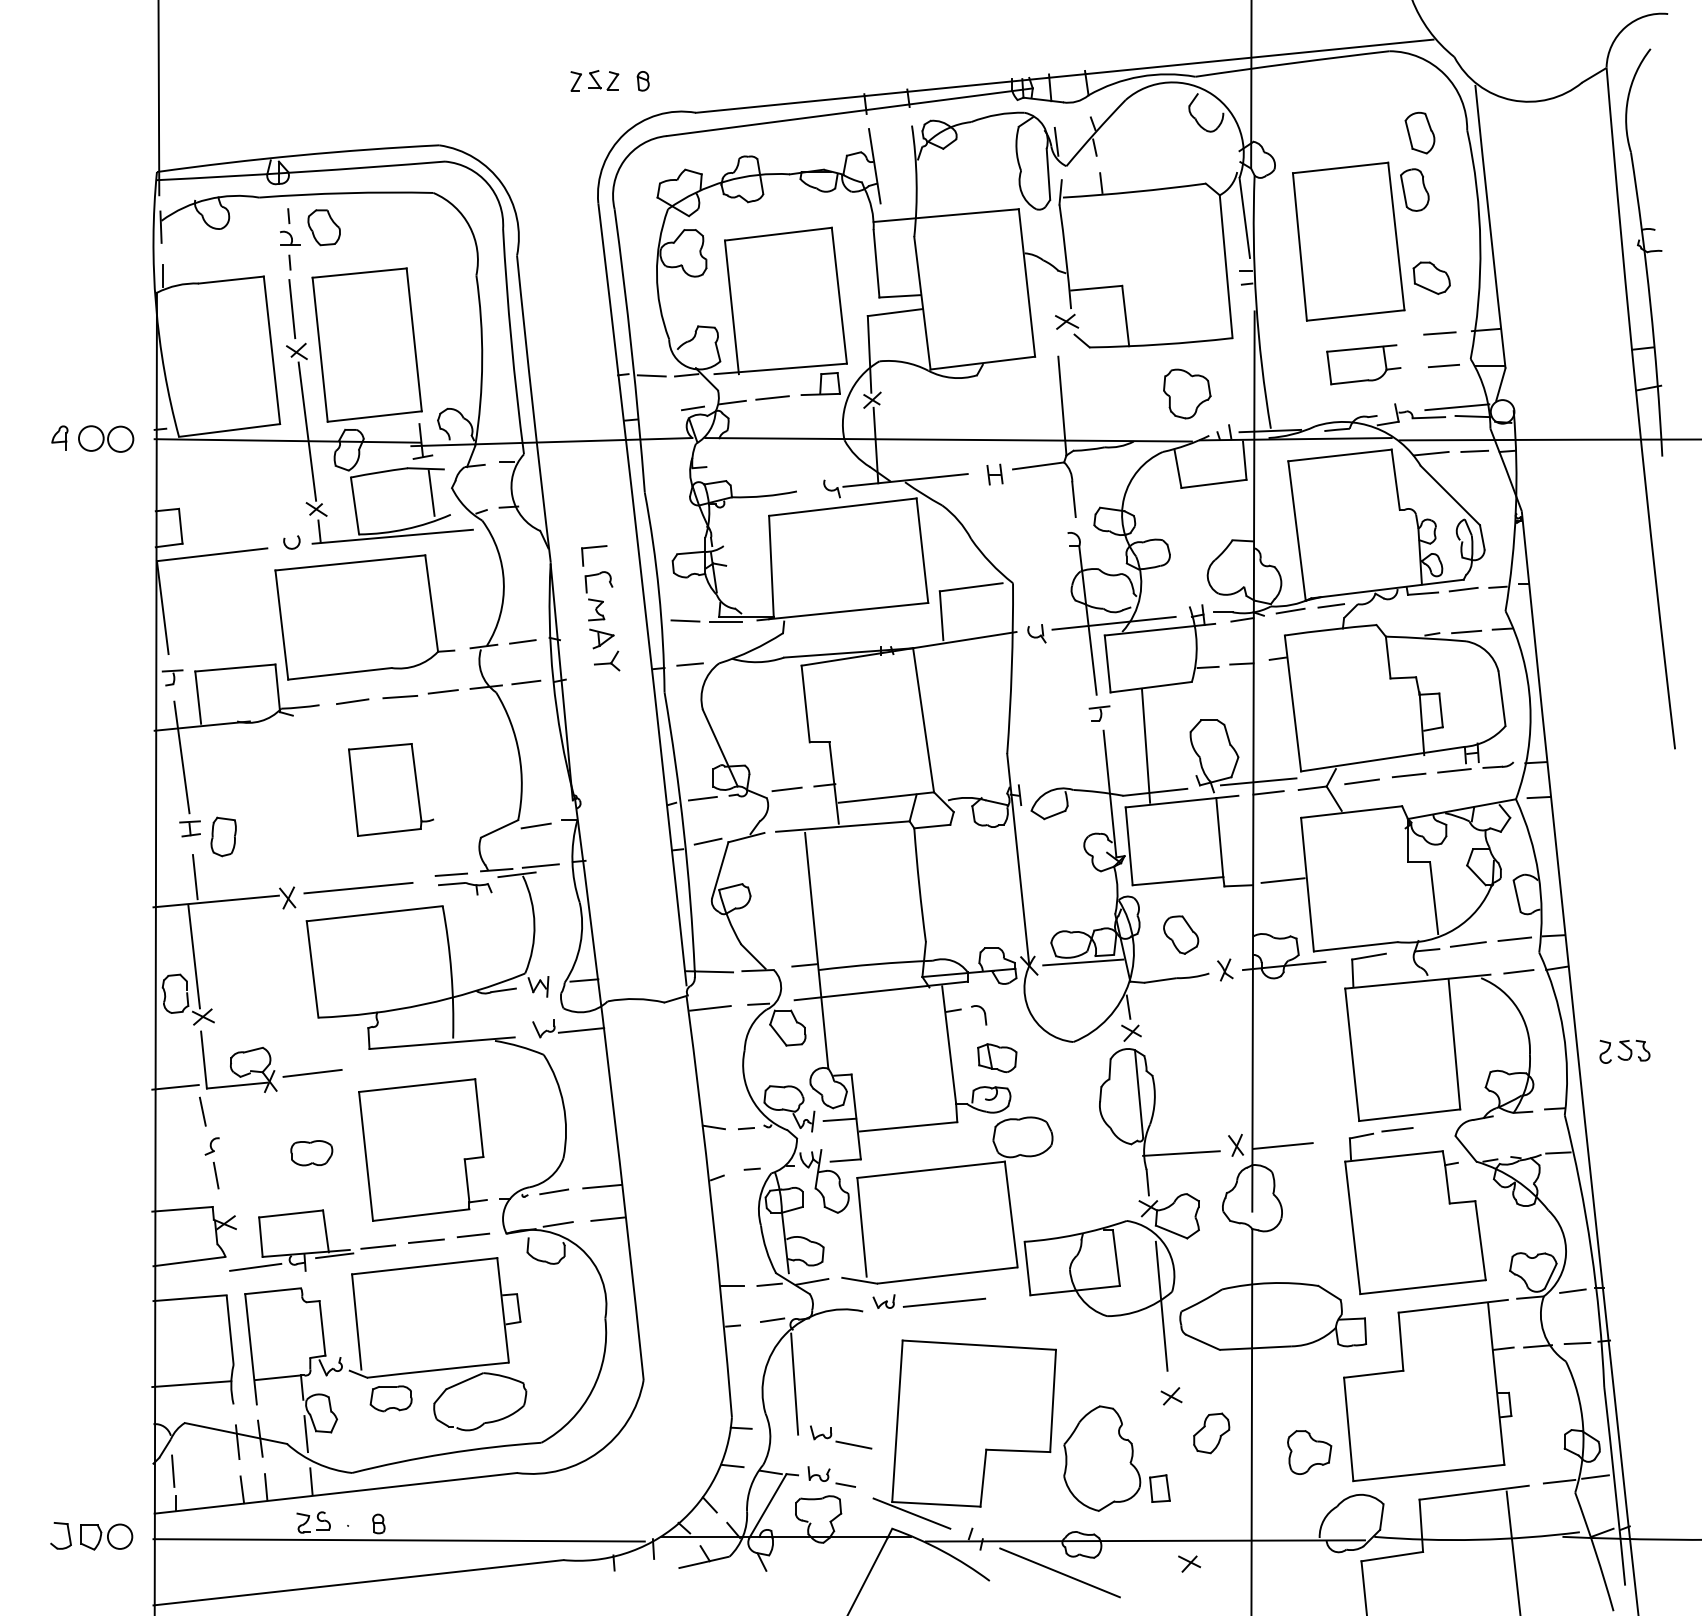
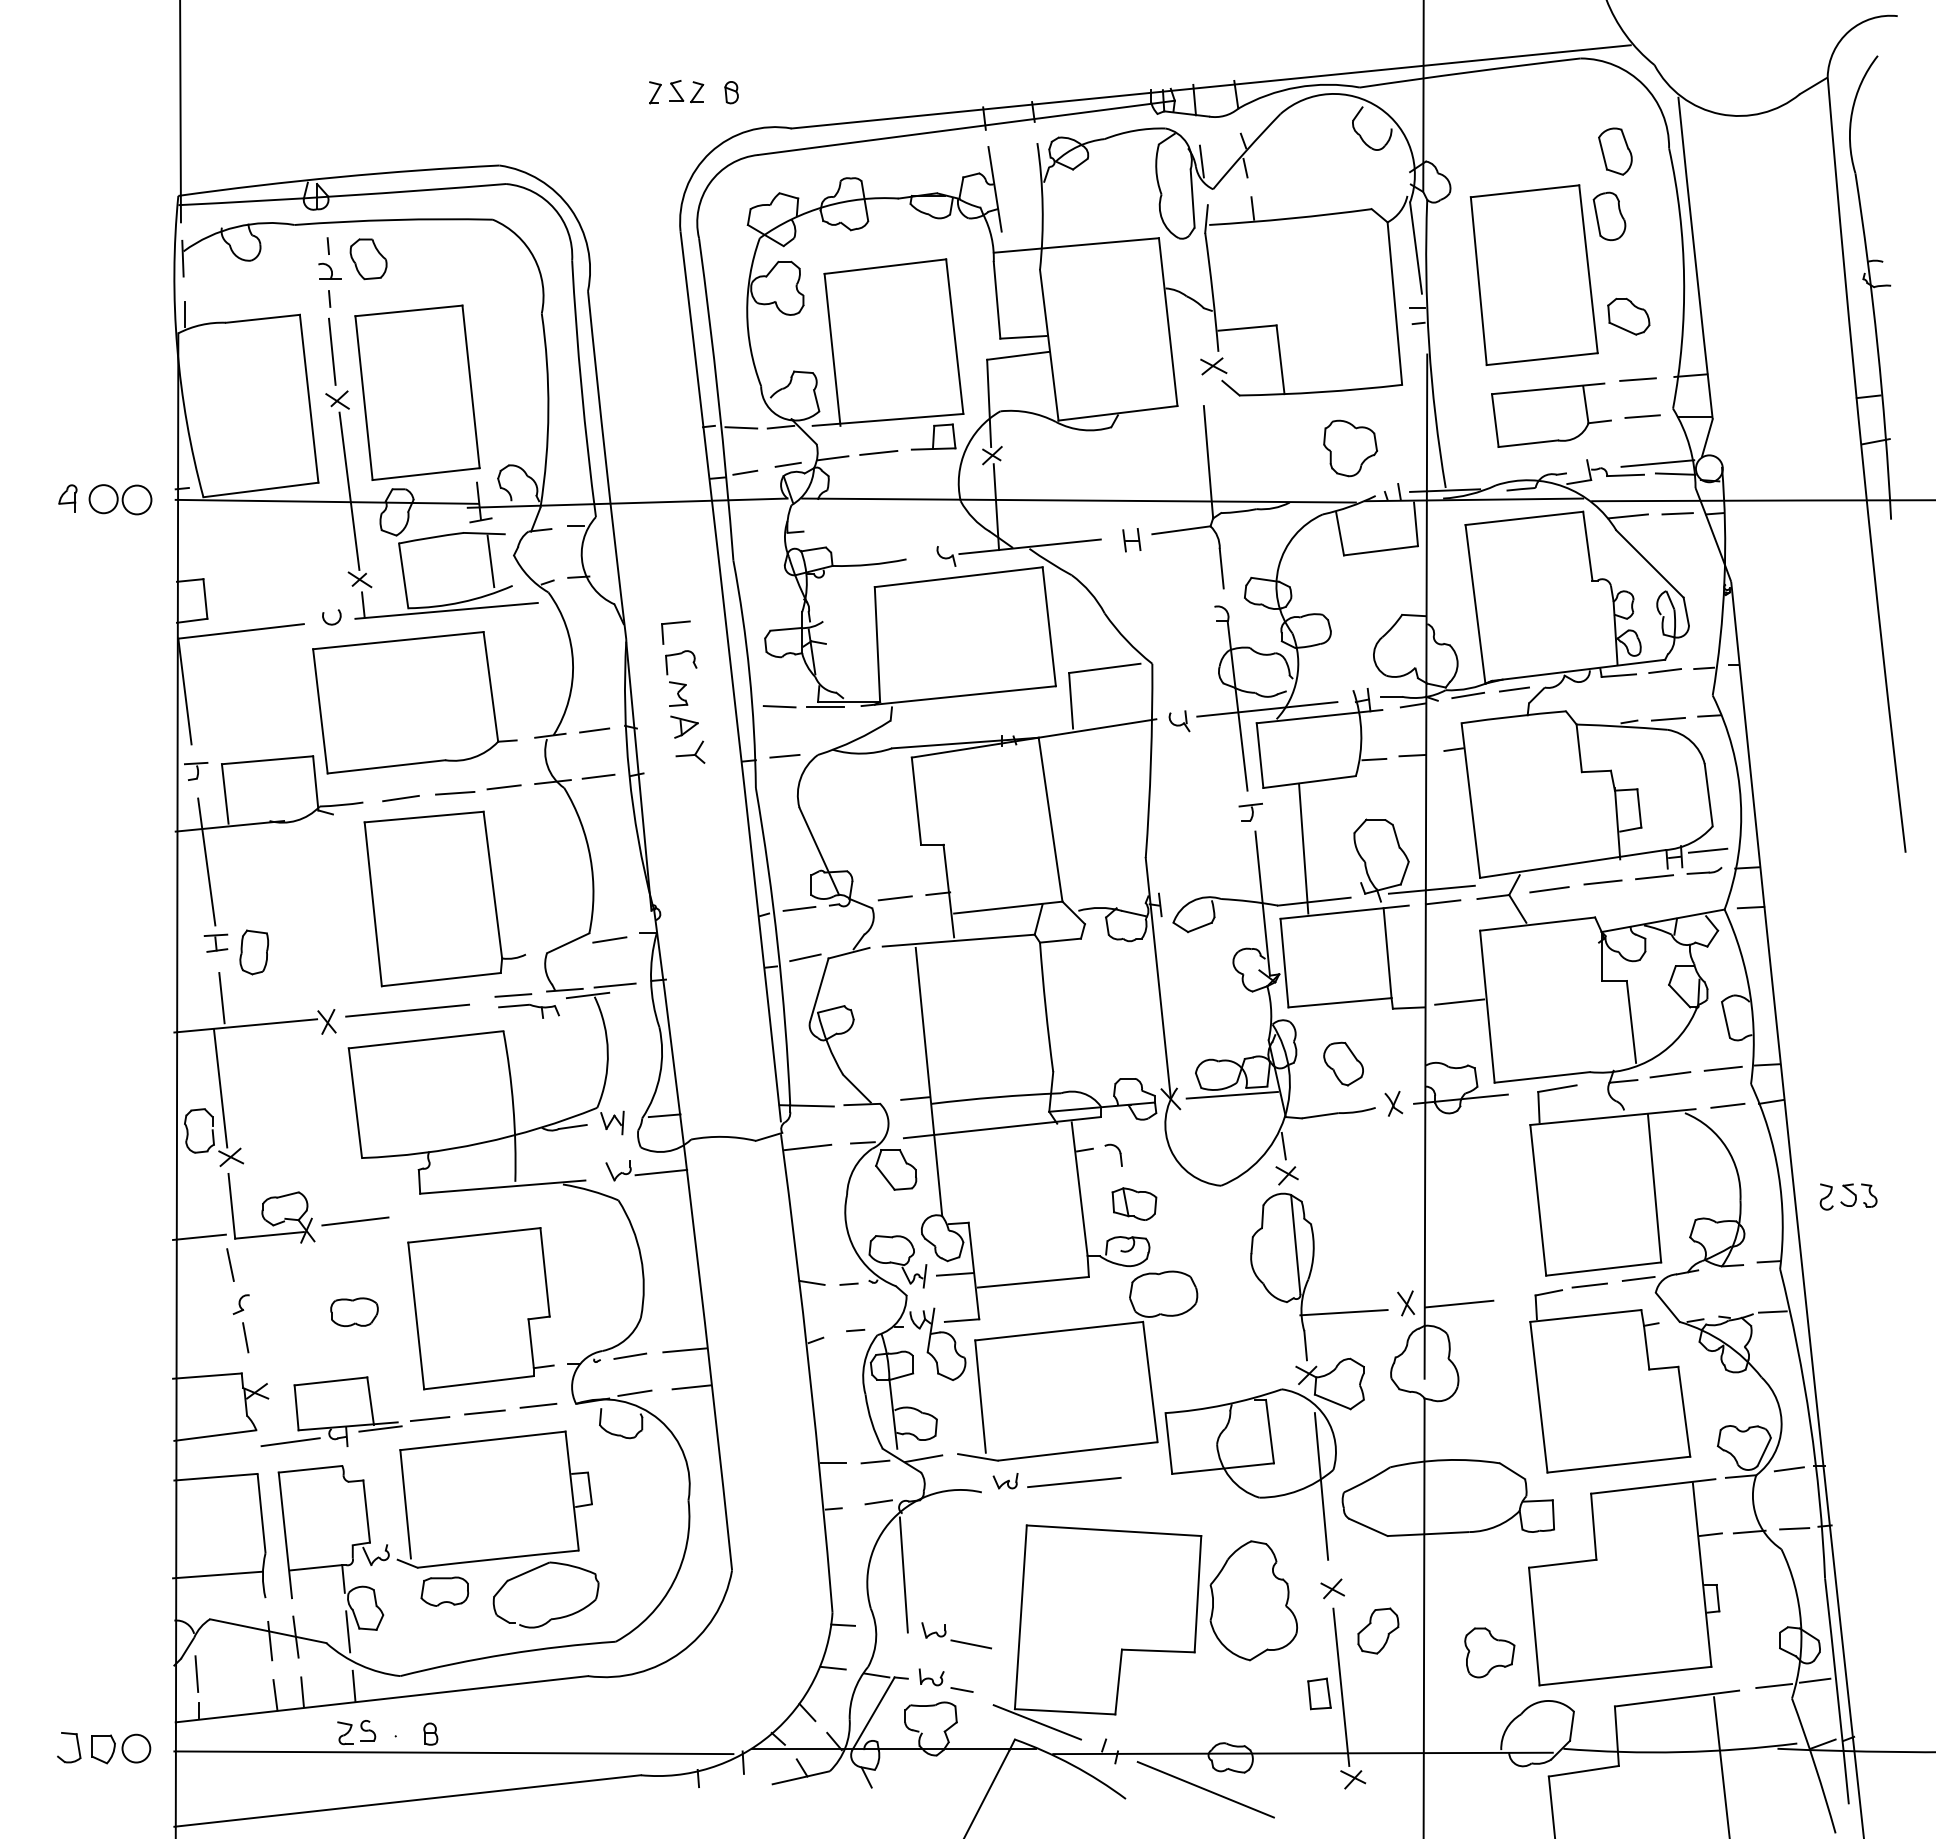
part: (1363, 364) -> (1551, 414), size x1.43
line: (655, 415) -> (745, 472), added
line: (1500, 747) -> (1707, 850), added
part: (390, 789) -> (444, 898), size x1.67
line: (1440, 1123) -> (1638, 1278), added
part: (1101, 1458) -> (1253, 1600), moved
line: (1179, 1482) -> (1341, 1686), added

